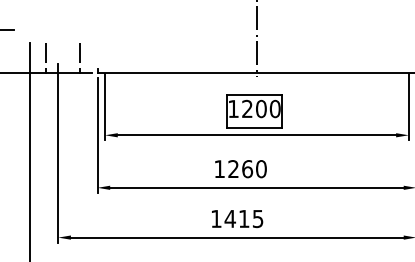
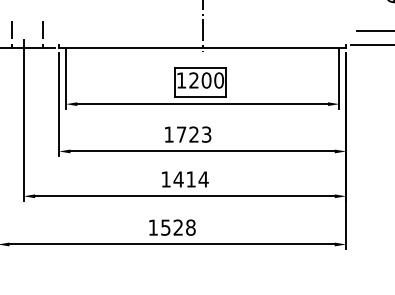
text: (246, 168) -> (193, 134), 1260 -> 1723
text: (257, 218) -> (203, 179), 1415 -> 1414

